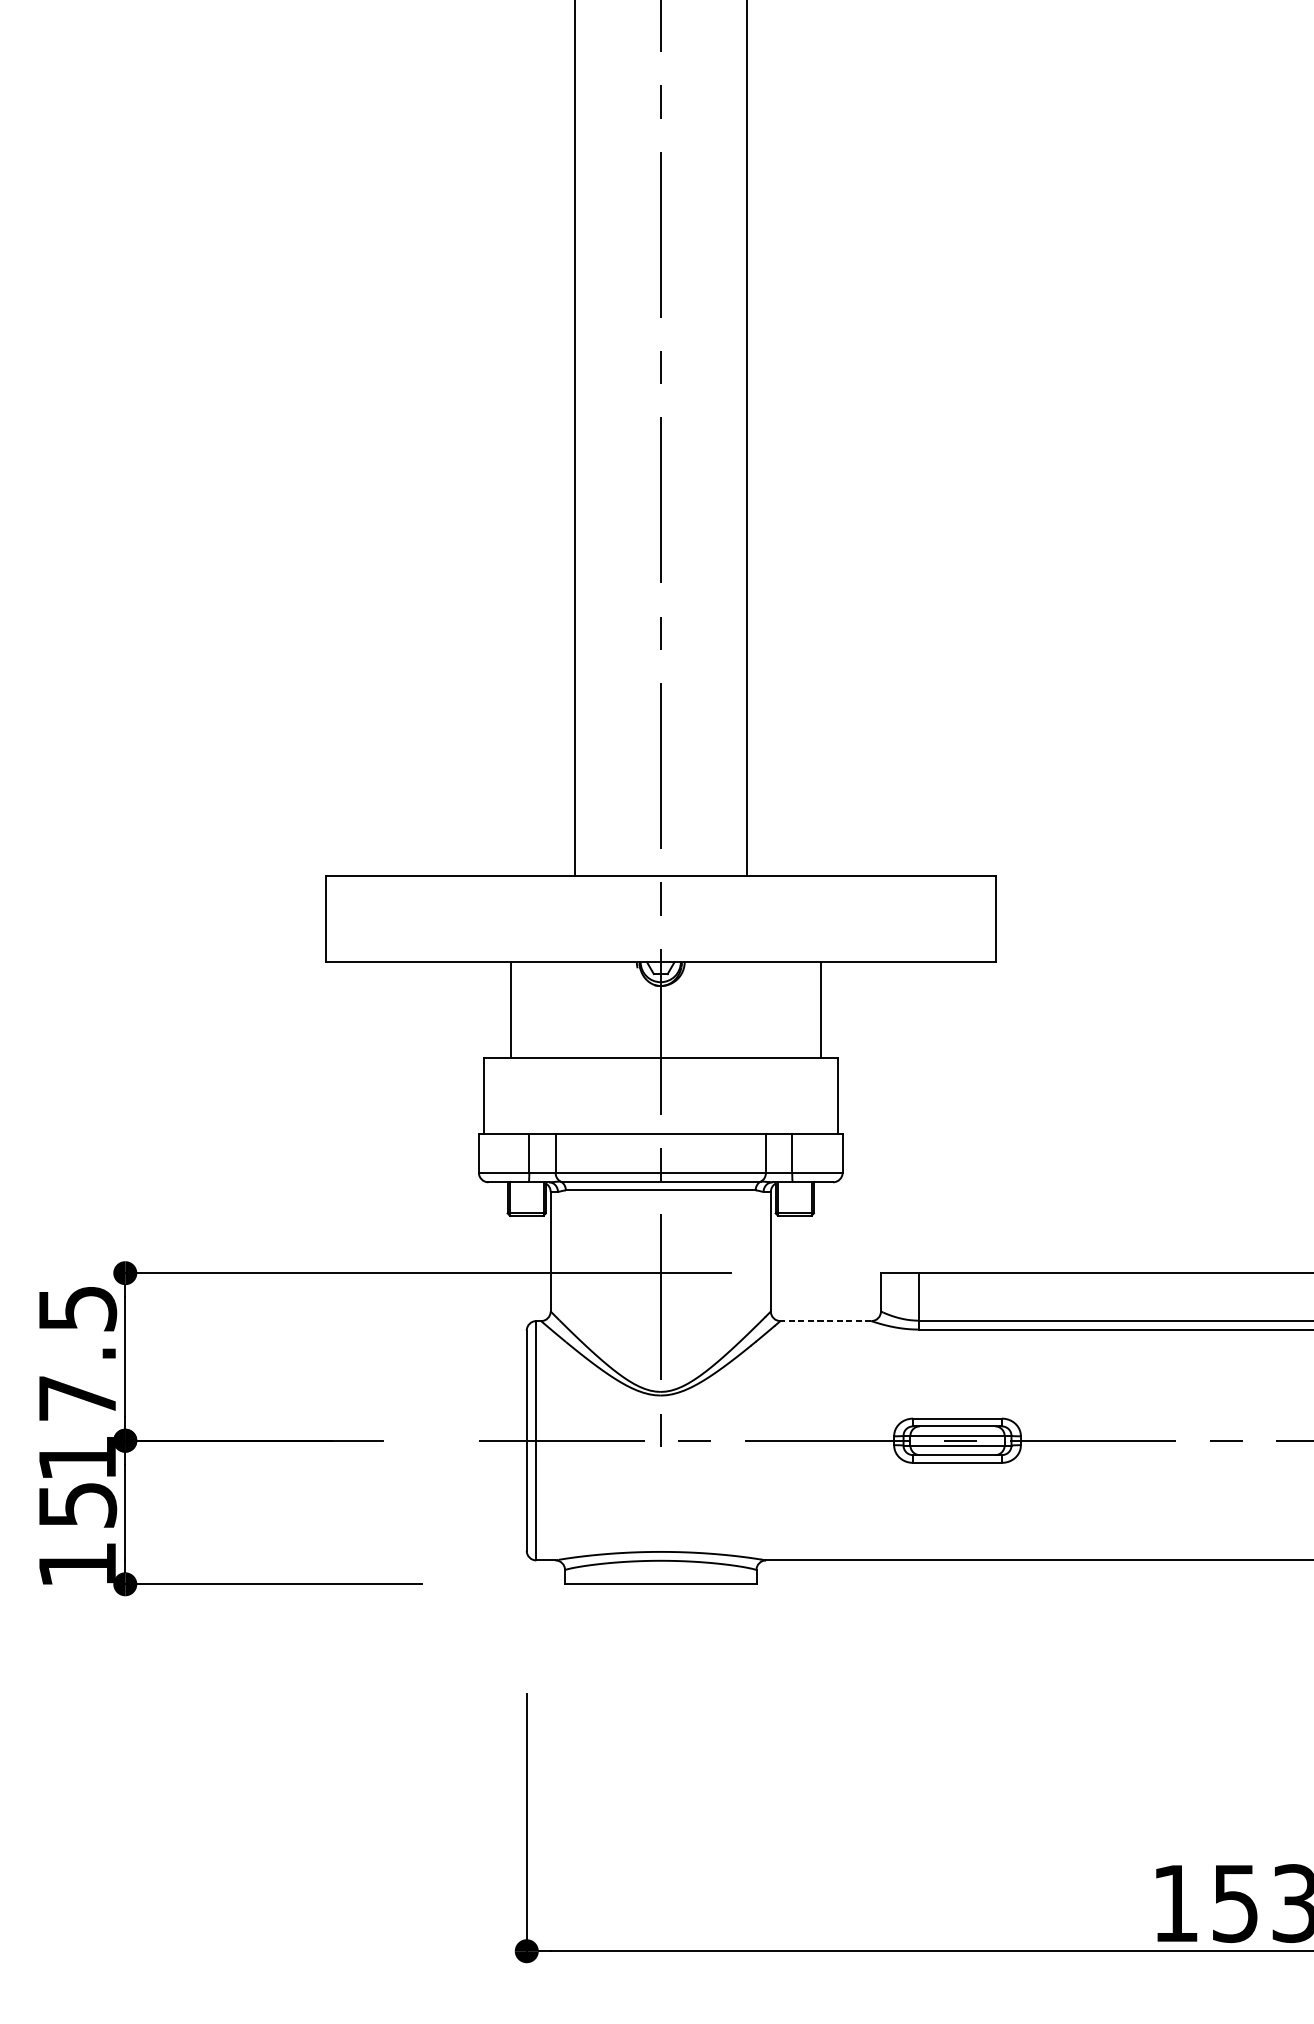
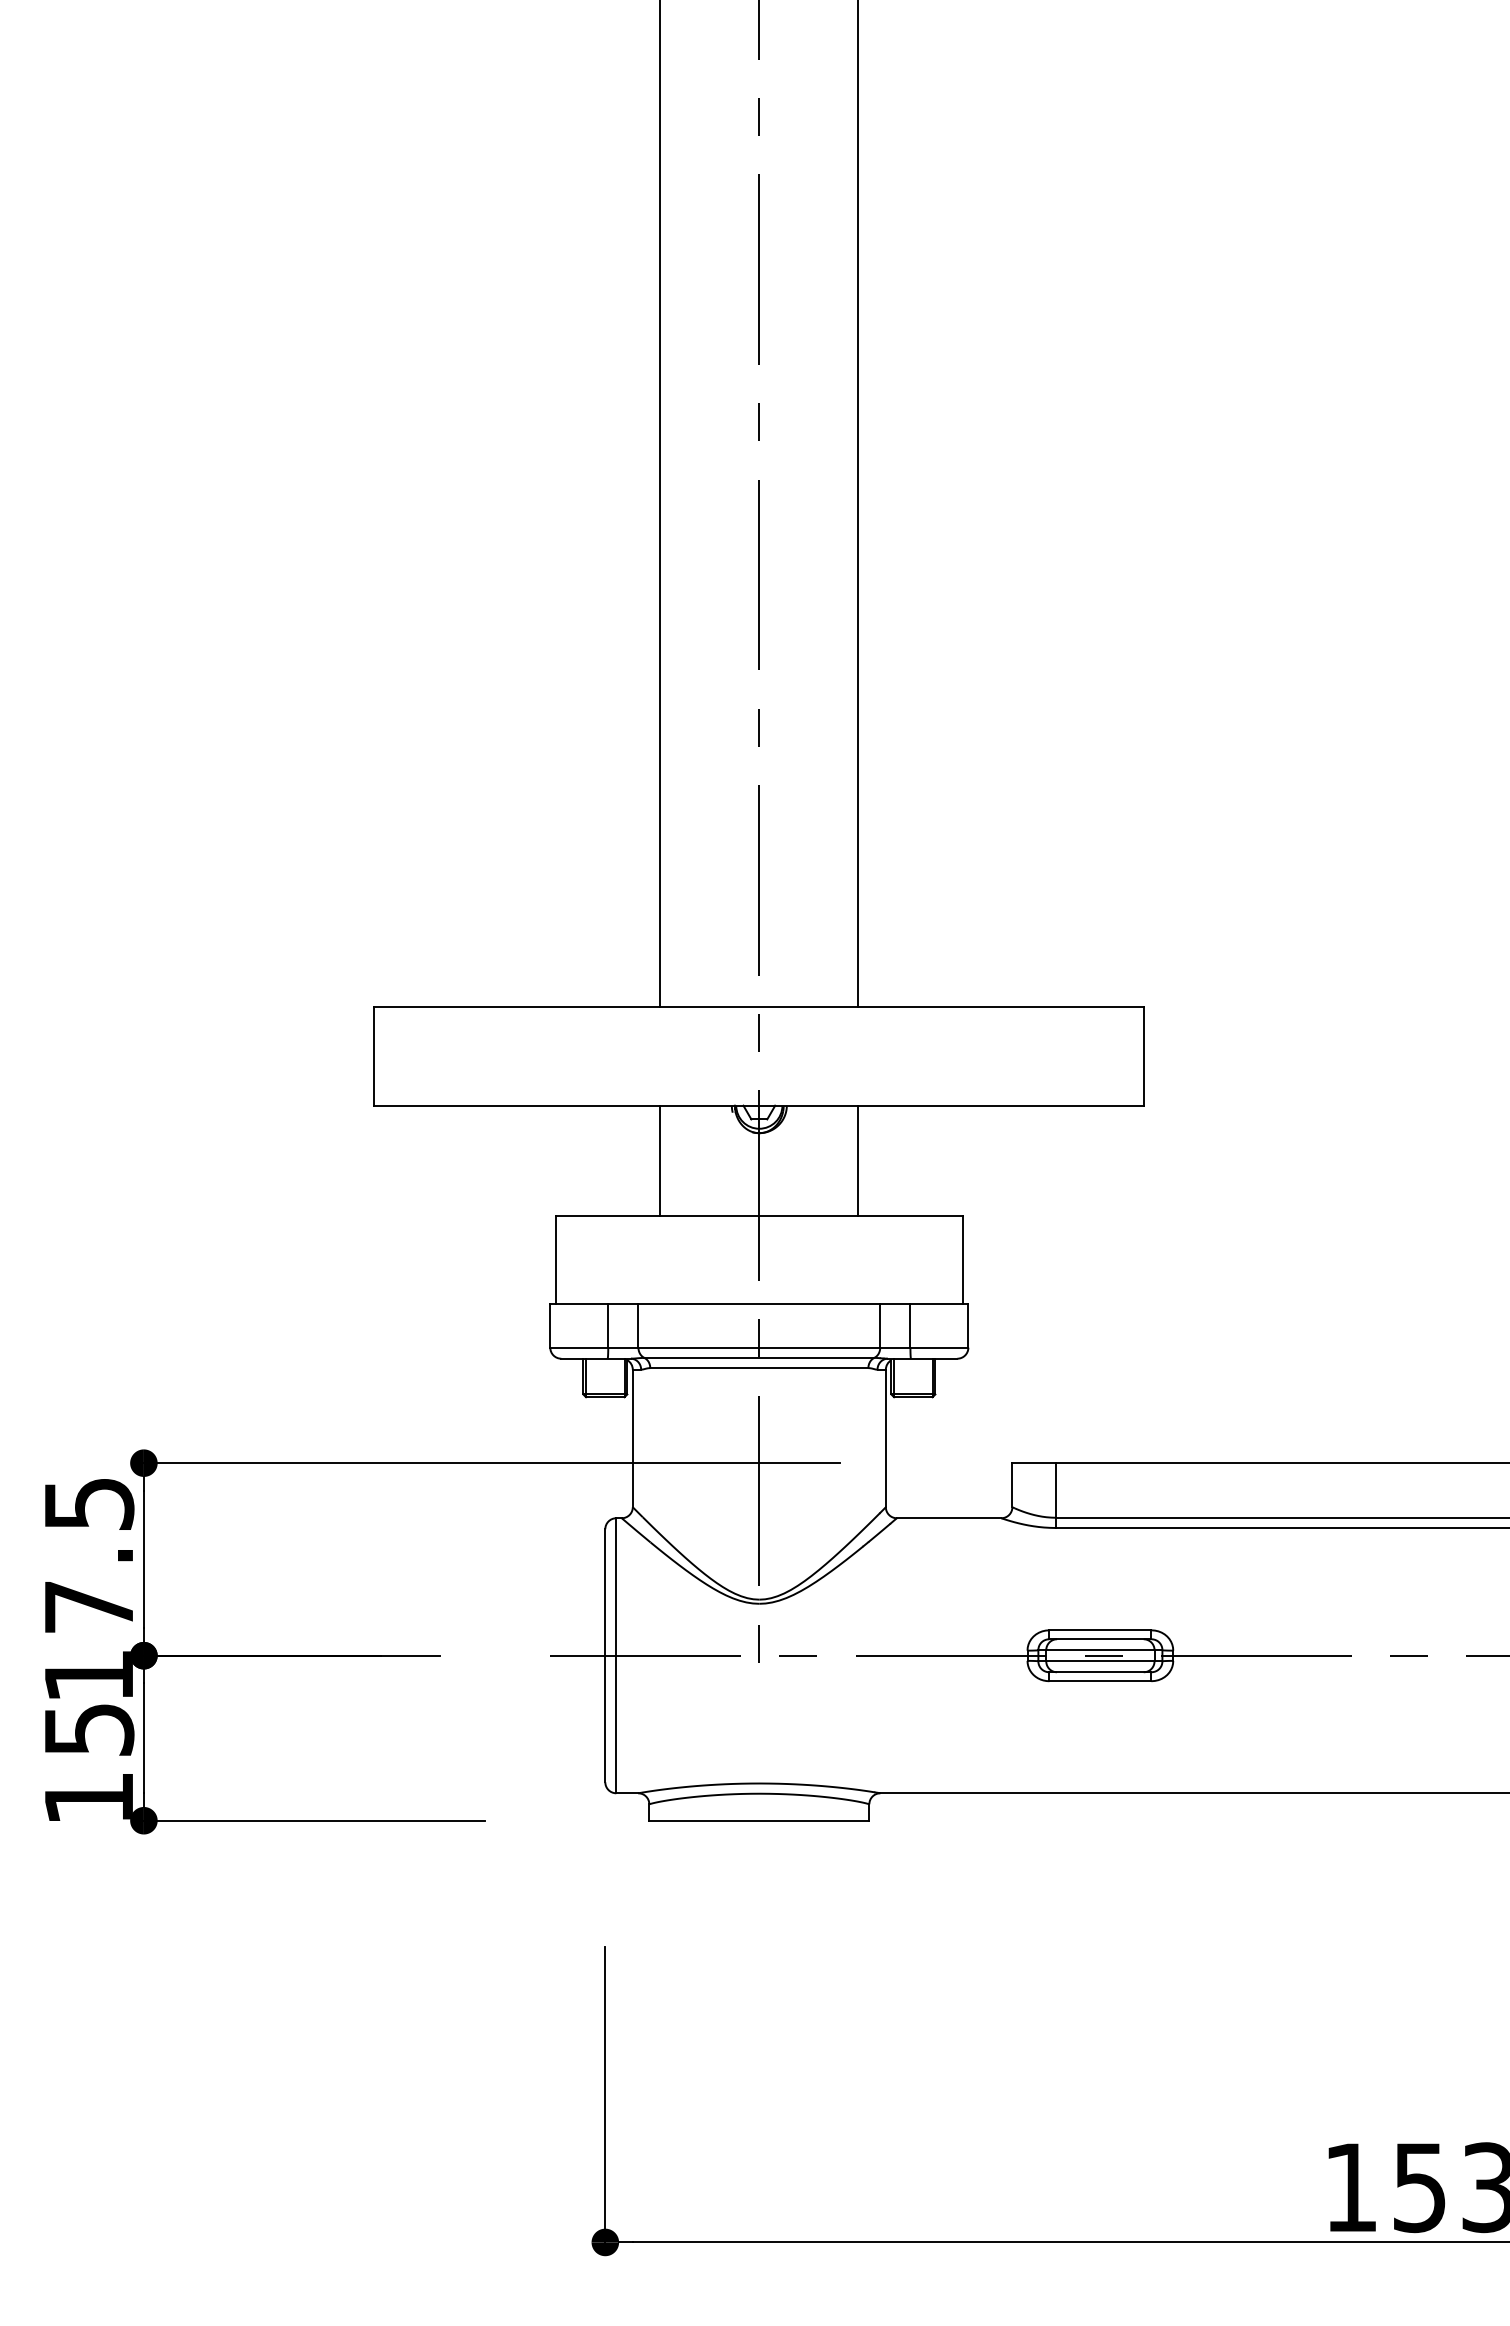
line: (511, 1009) -> (660, 1160), moved
line: (821, 1009) -> (858, 1160), moved
line: (825, 1321) -> (948, 1518), dashed -> solid

